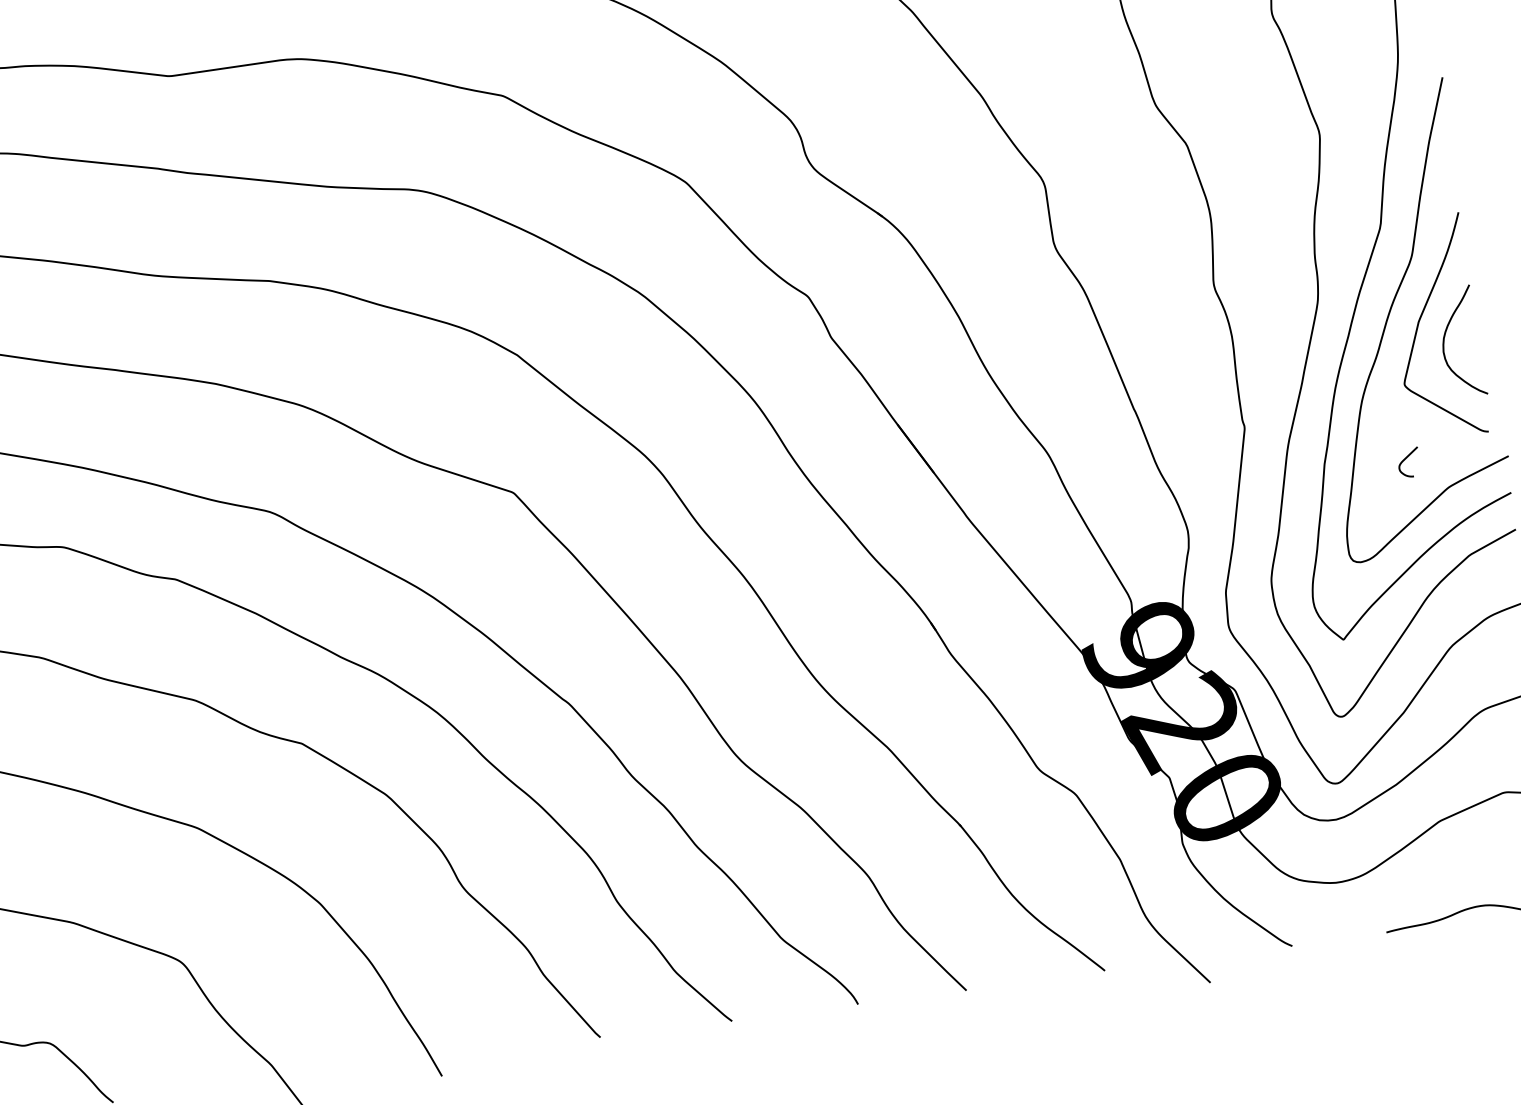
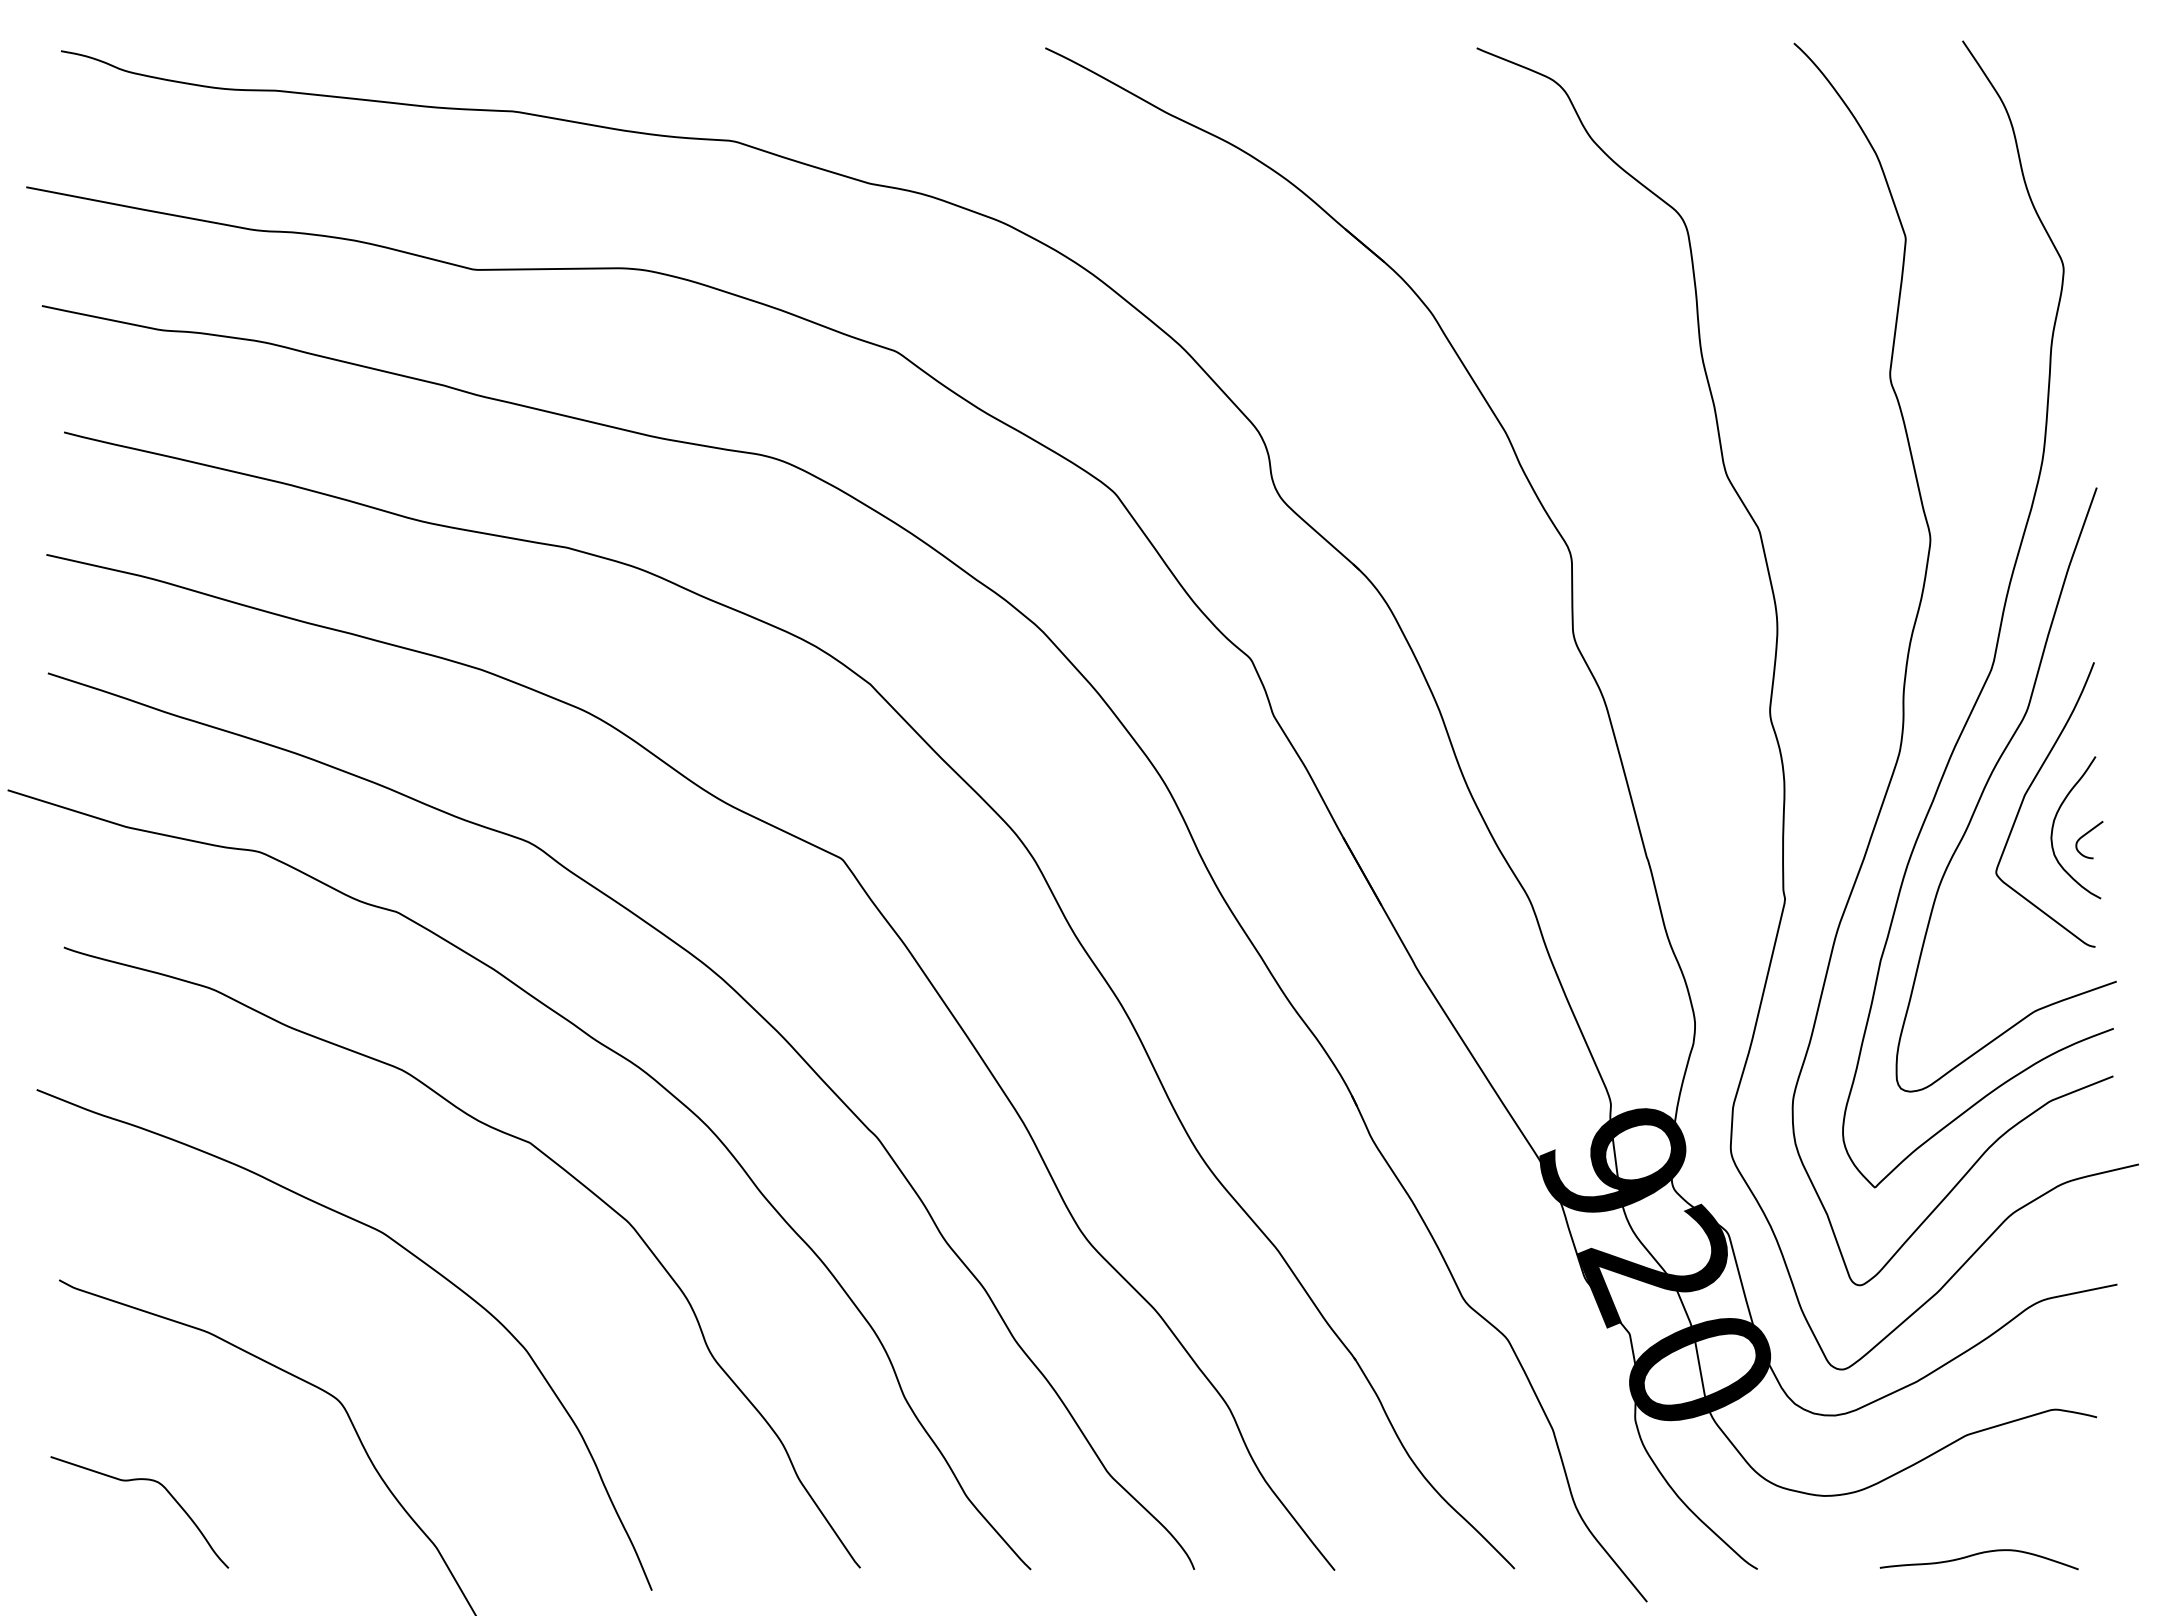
curve: (1406, 458) -> (2087, 834), moved

